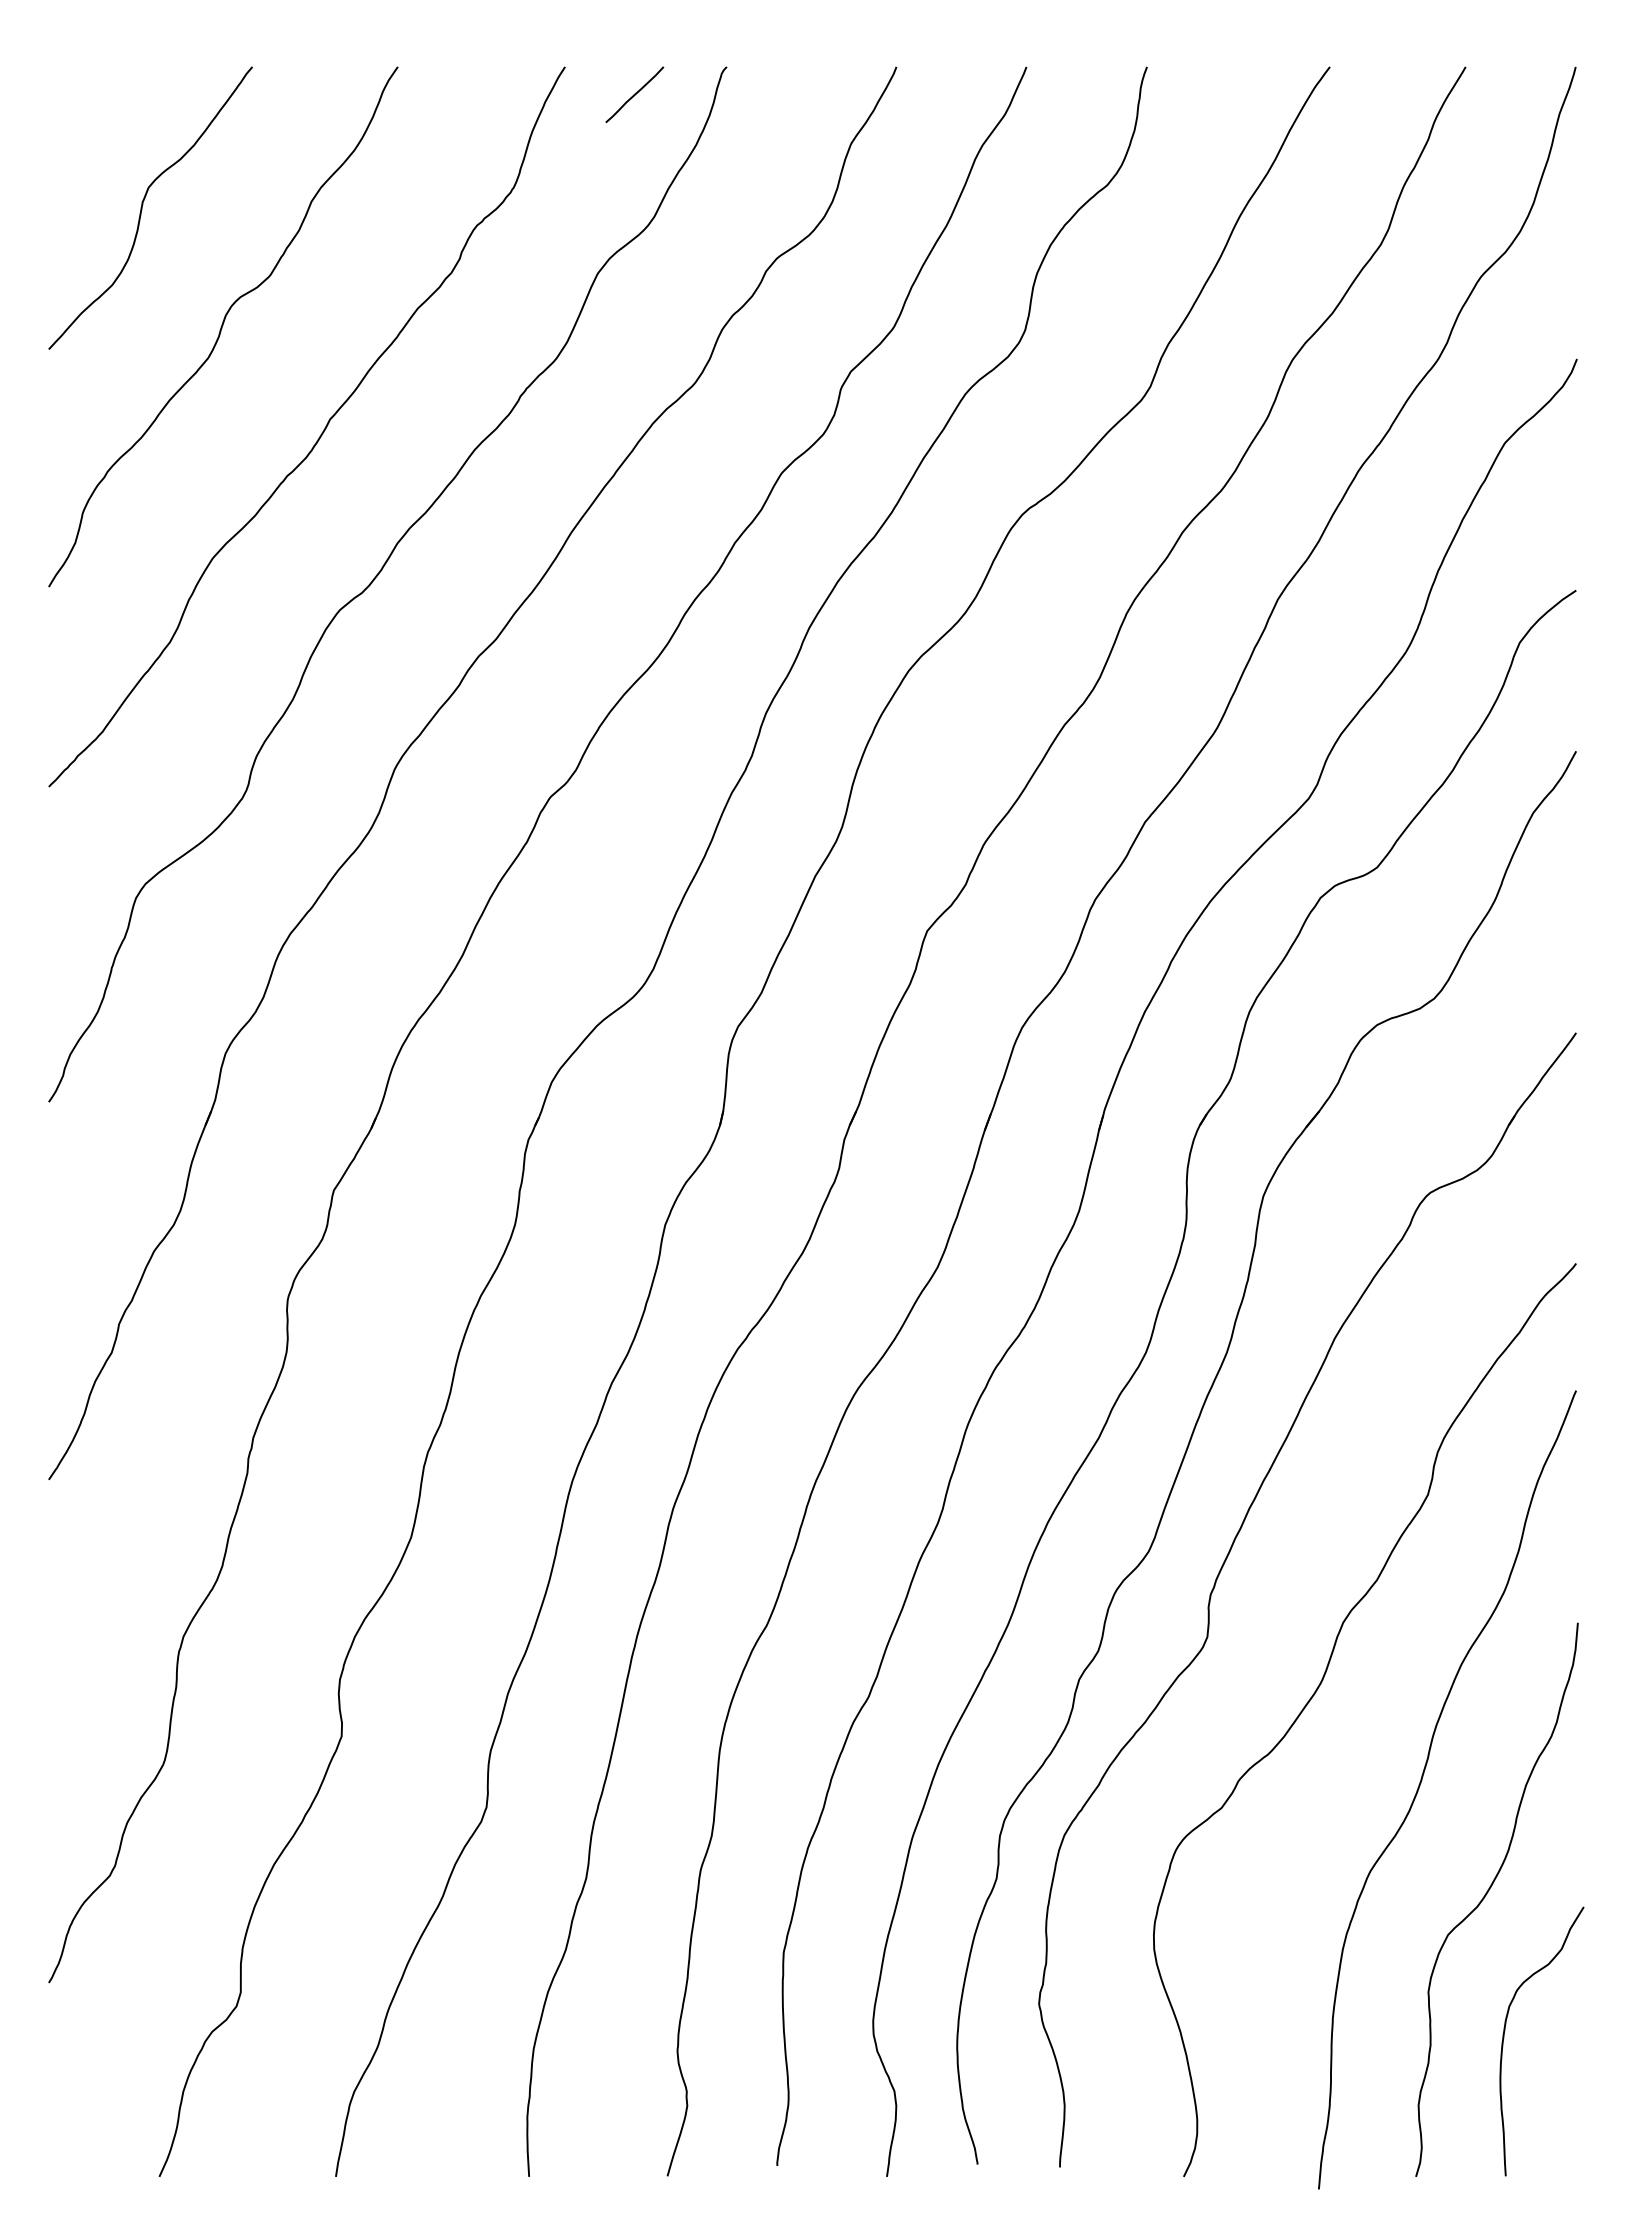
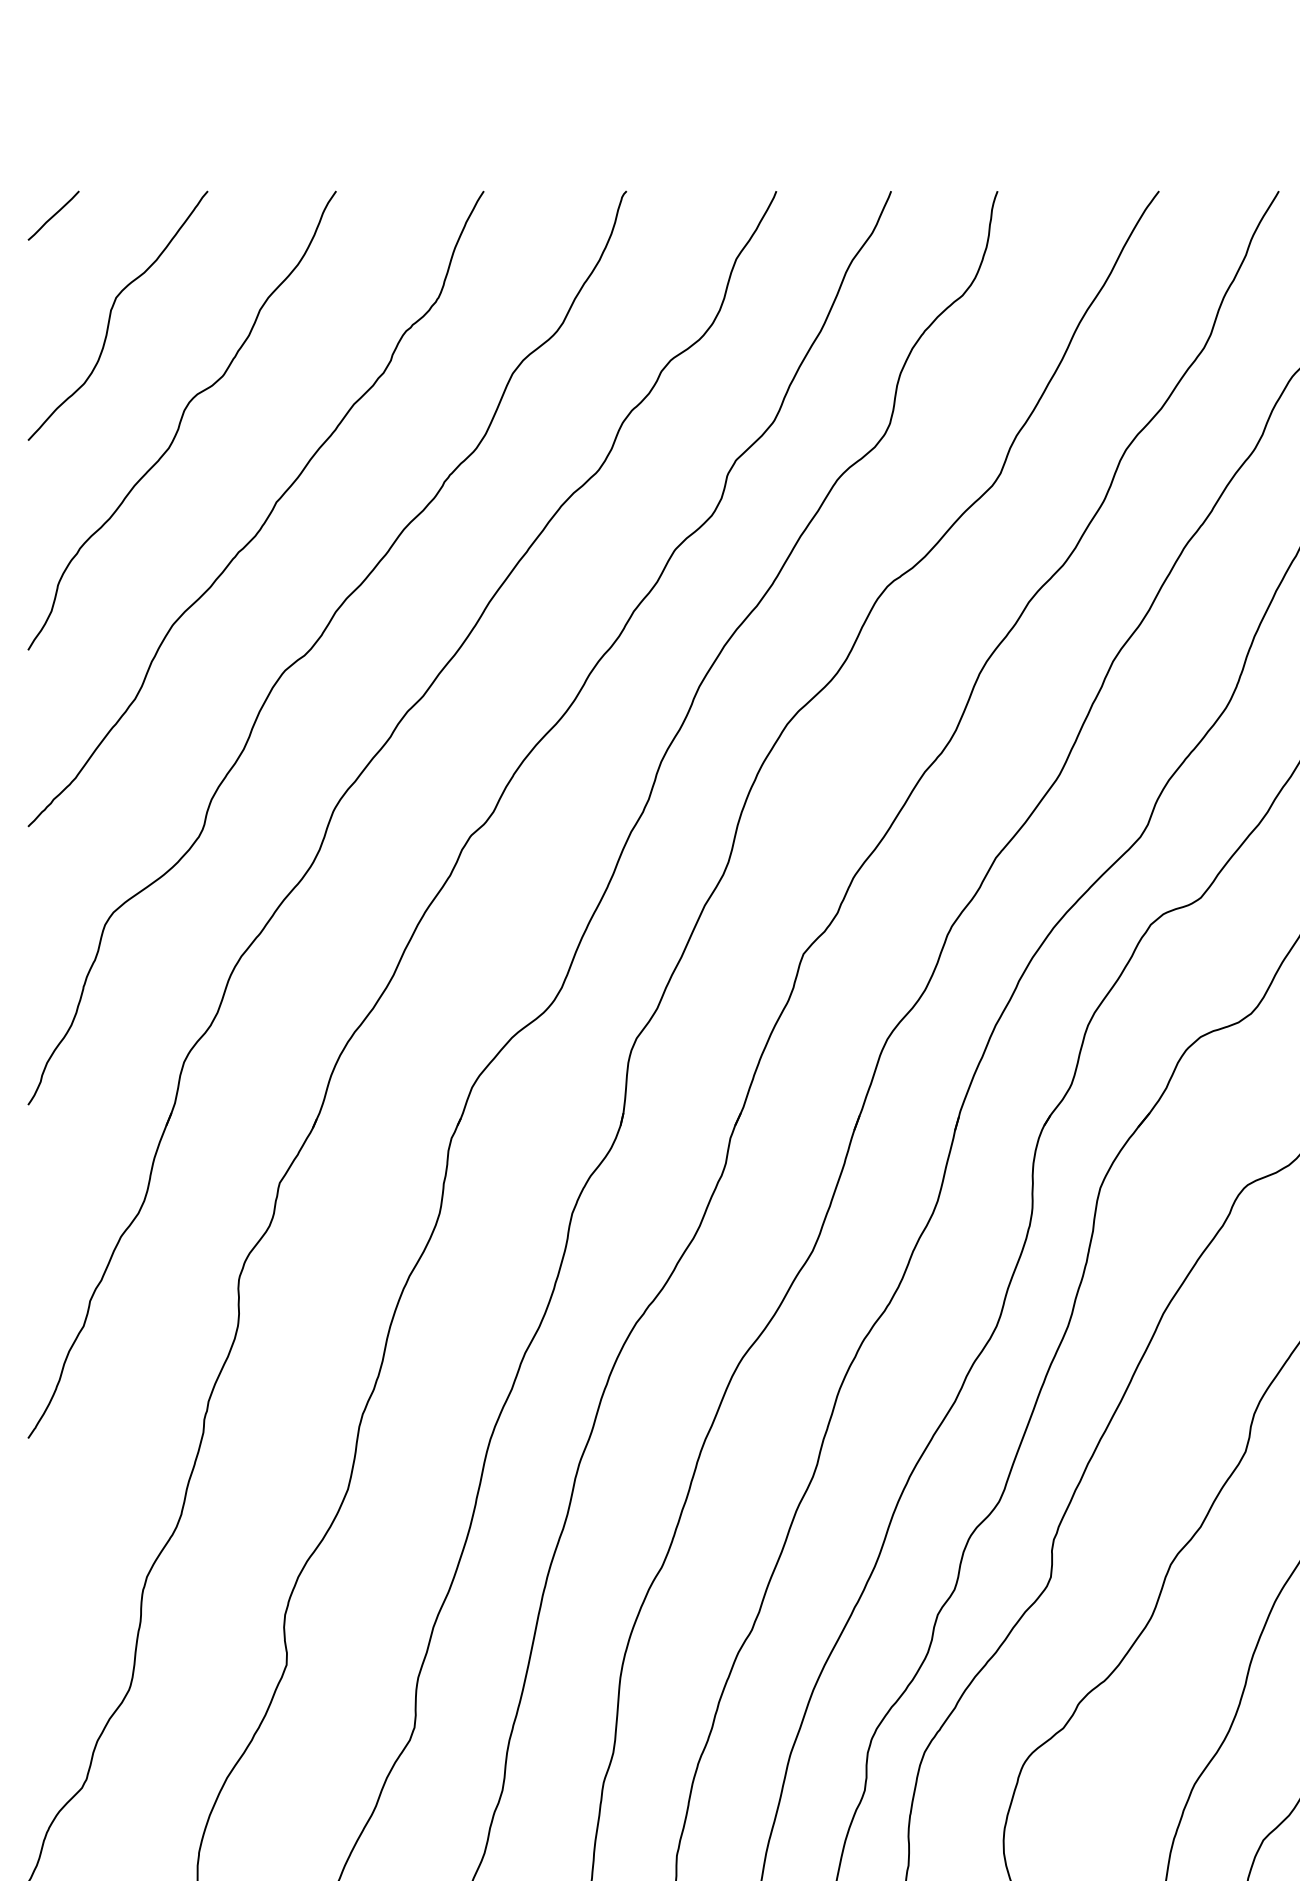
curve: (634, 94) -> (53, 215), moved

